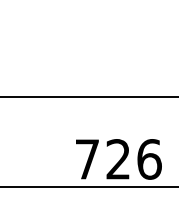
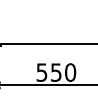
text: (118, 159) -> (56, 72), 726 -> 550

